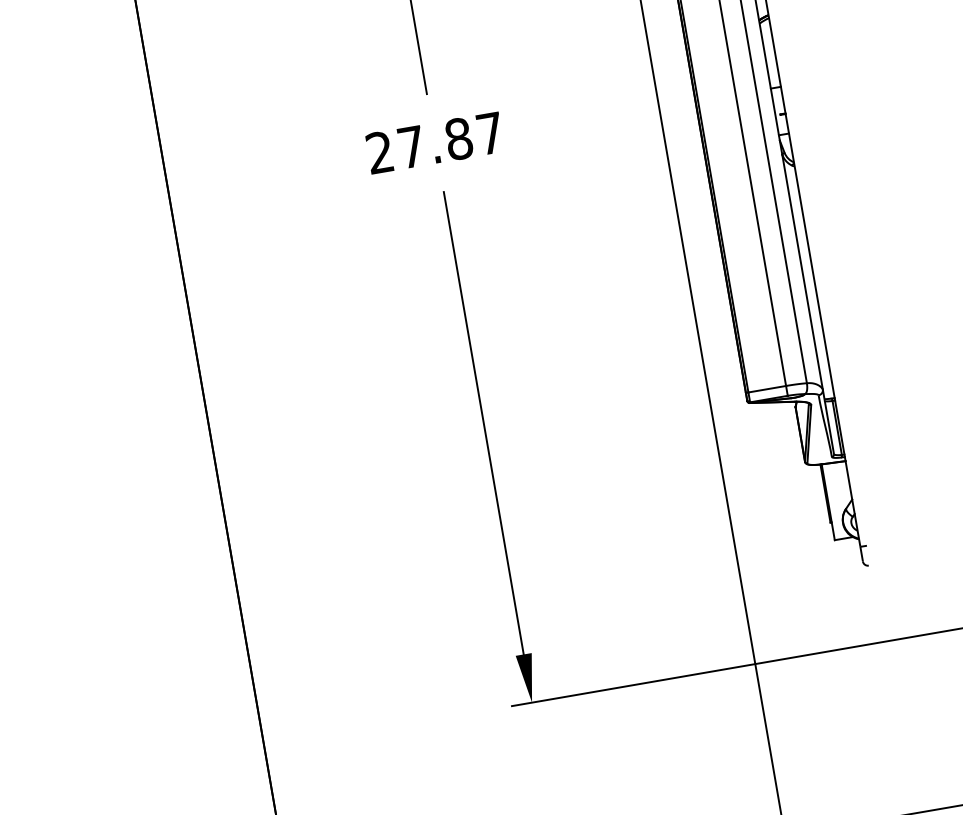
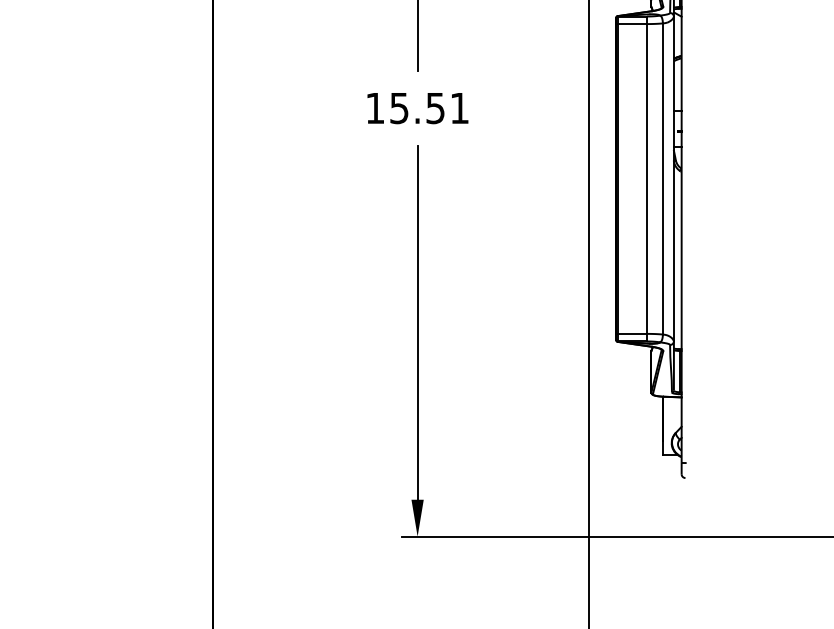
text: (435, 143) -> (417, 108), 27.87 -> 15.51

